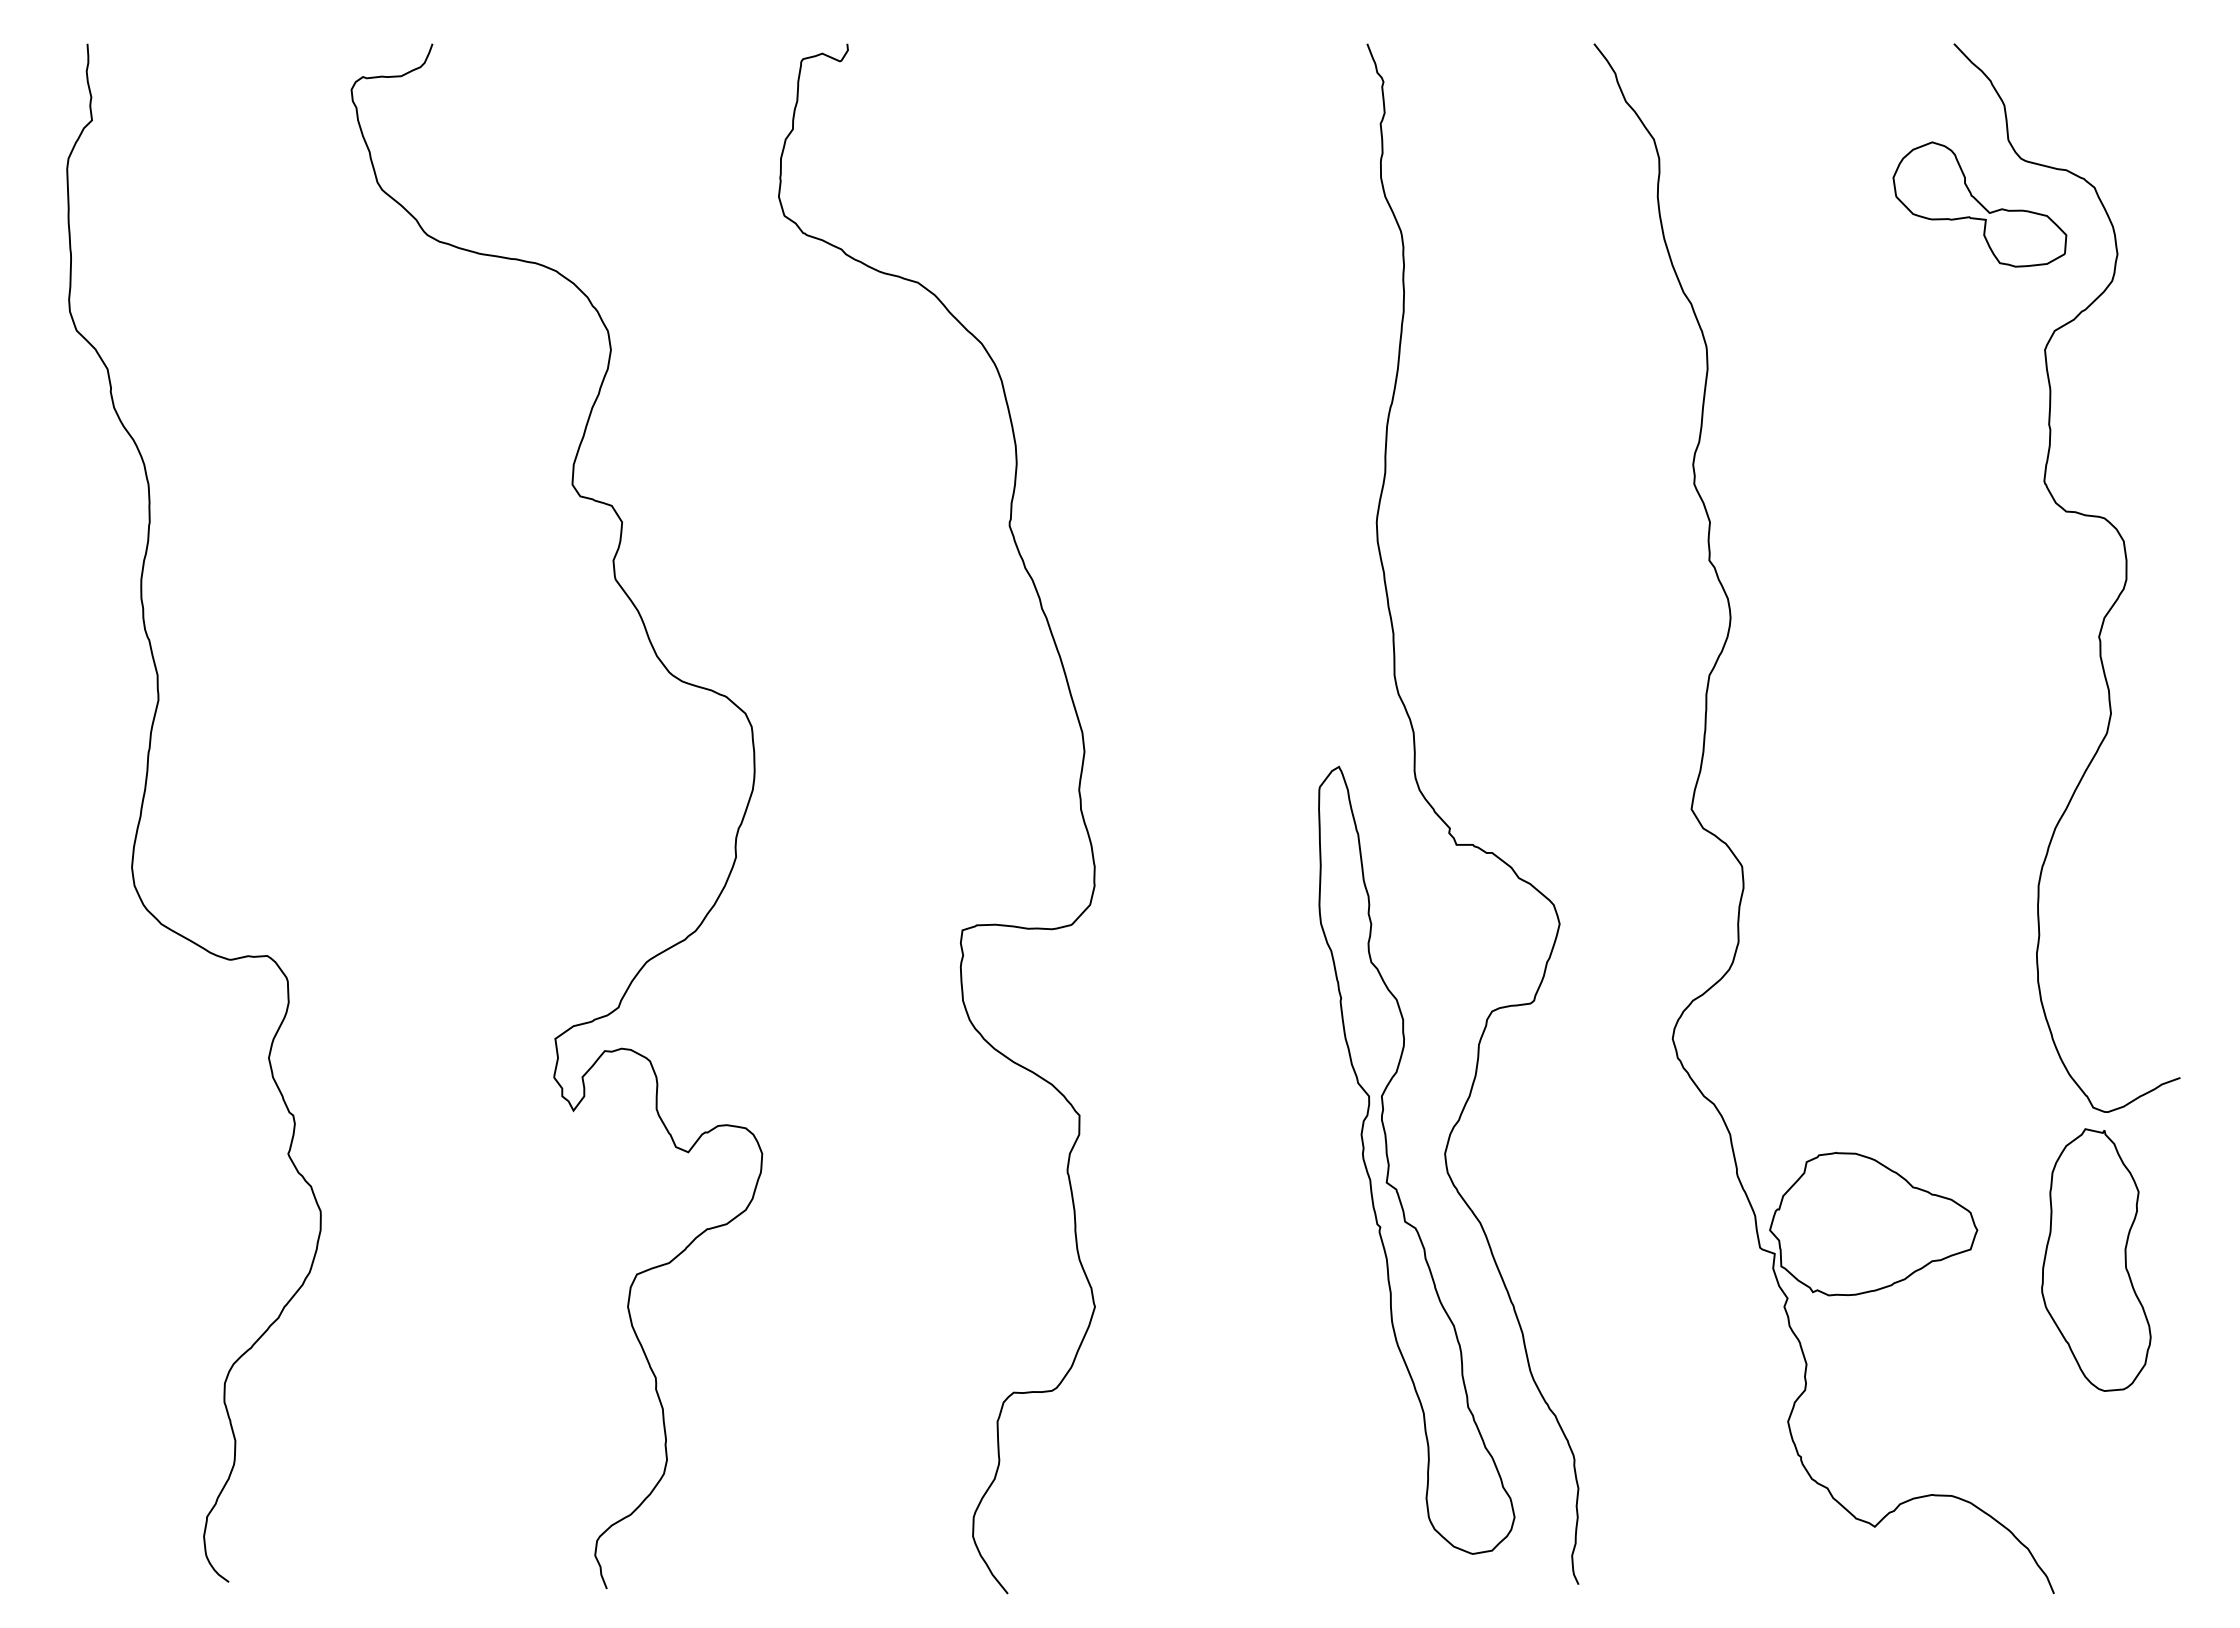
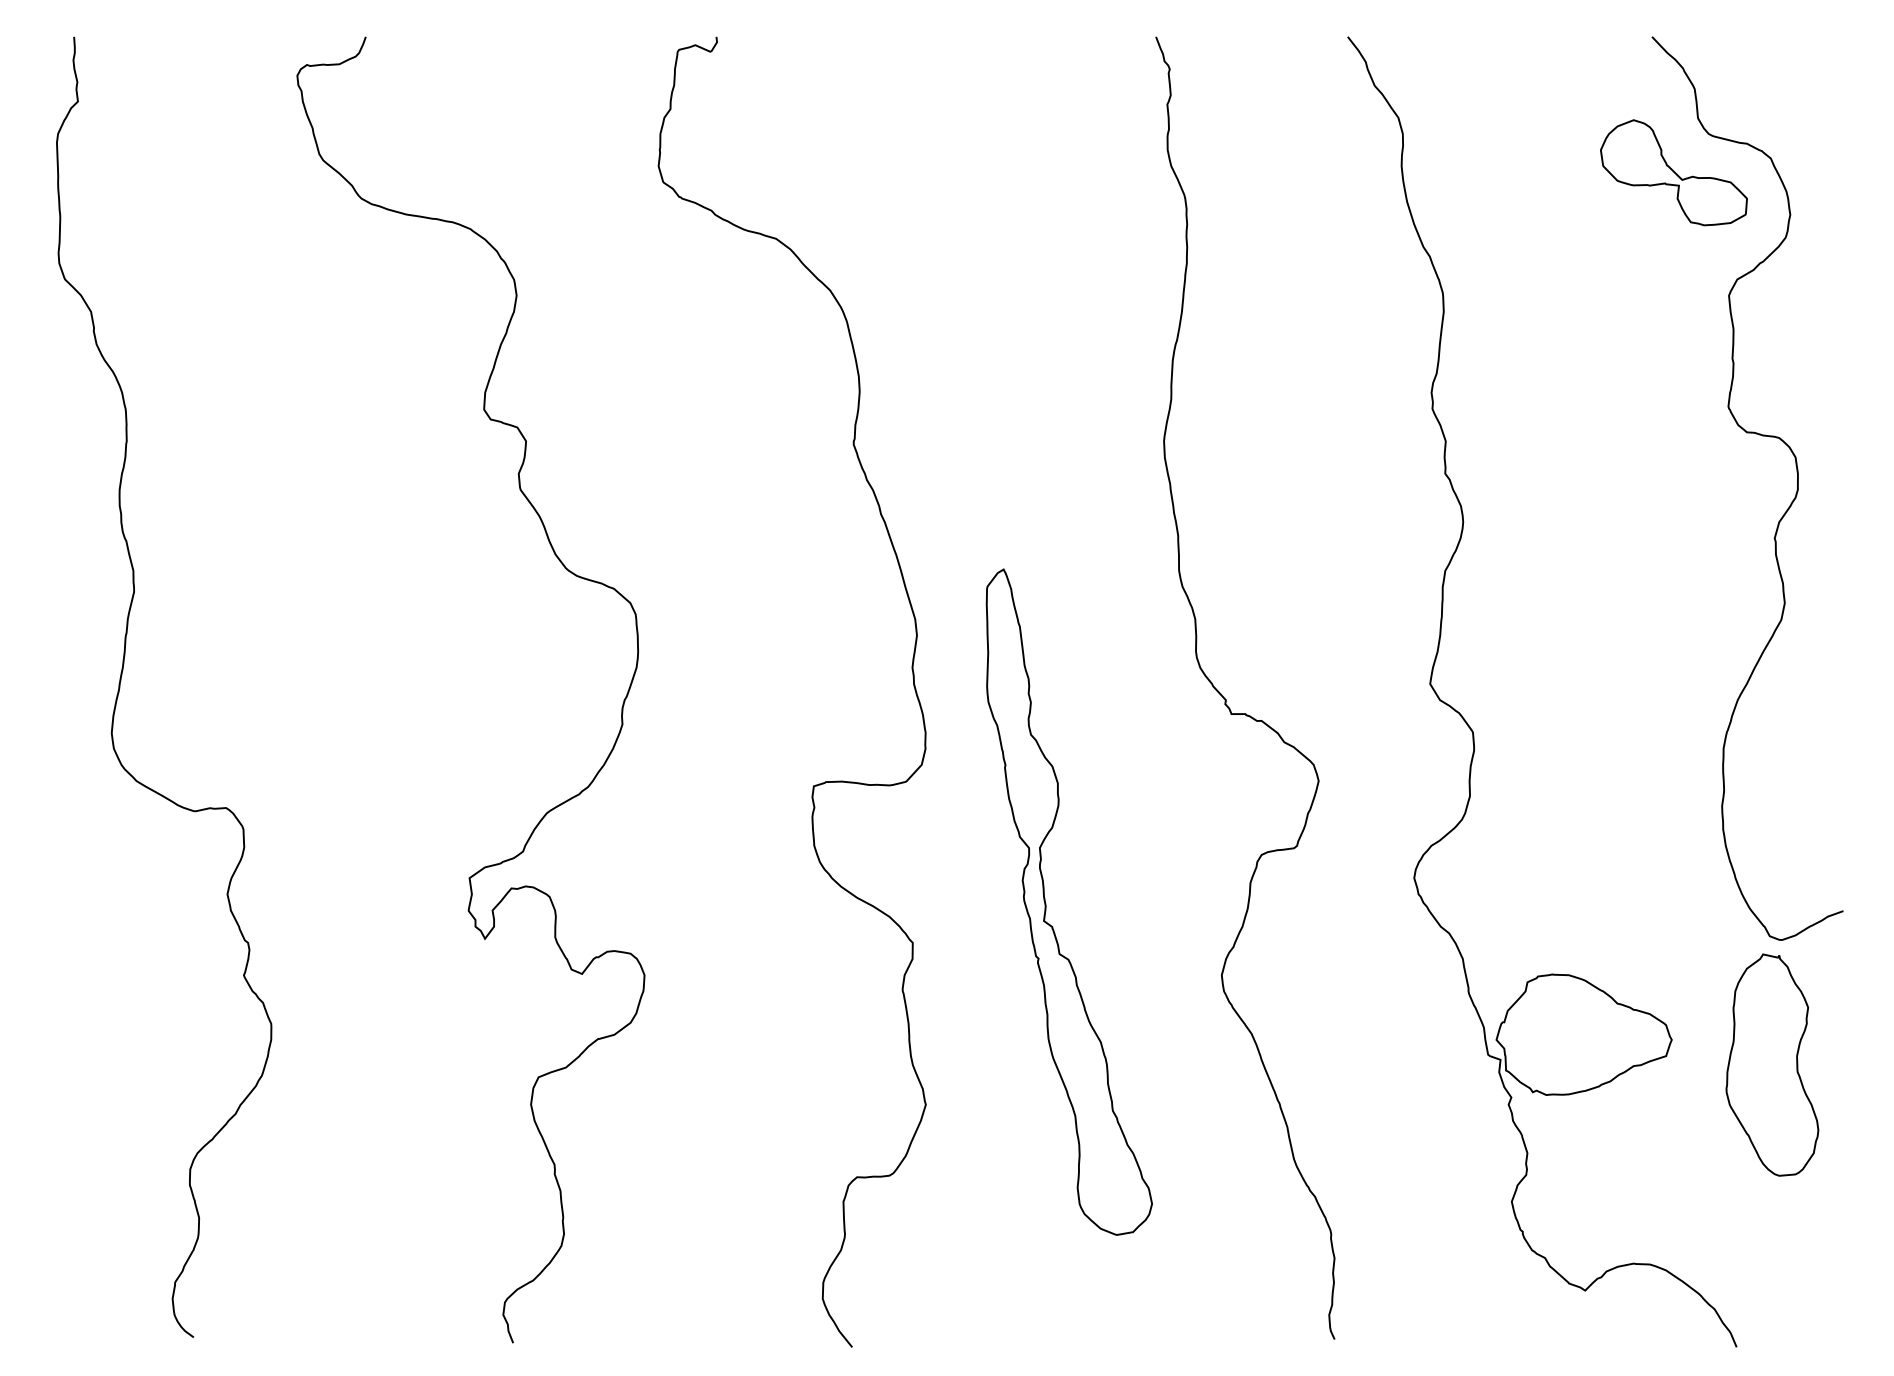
part: (1389, 1162) -> (1046, 903), moved

